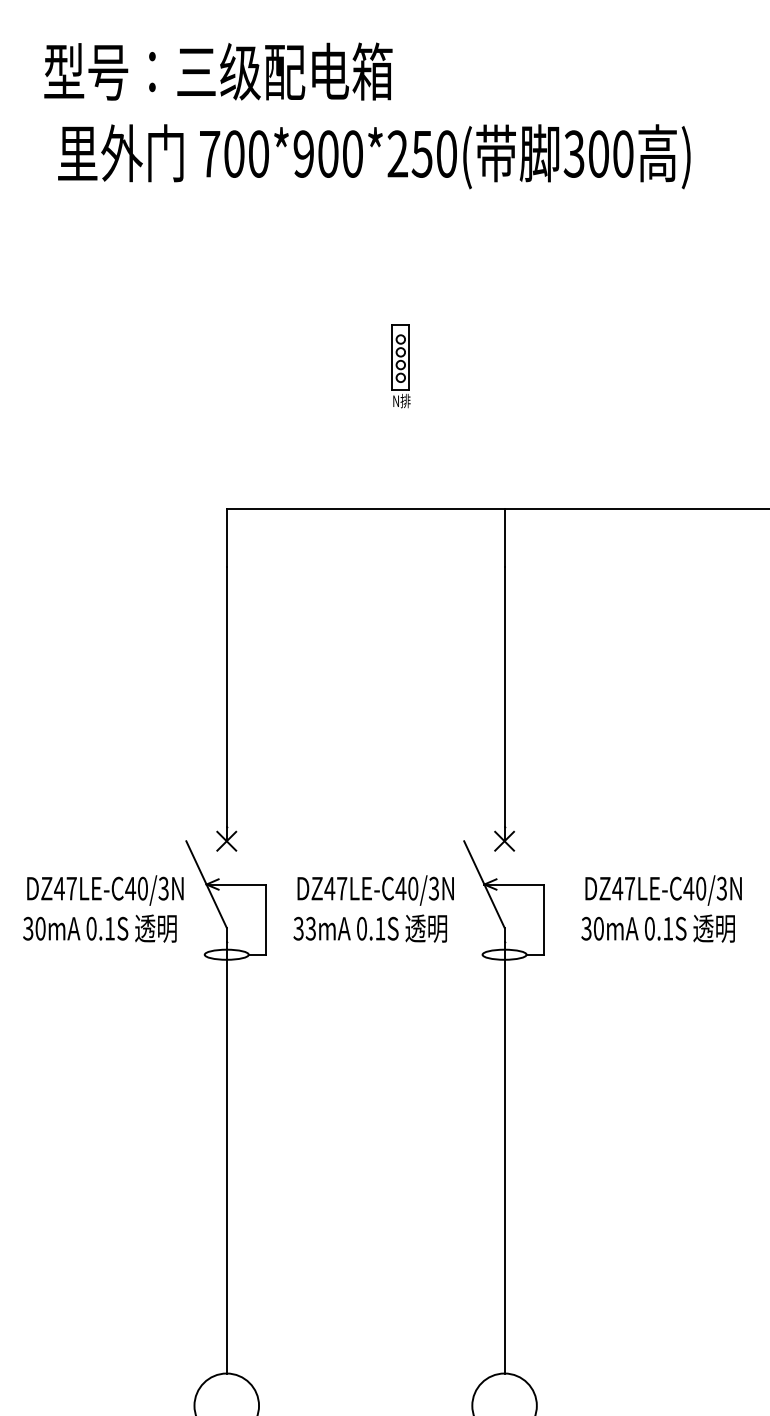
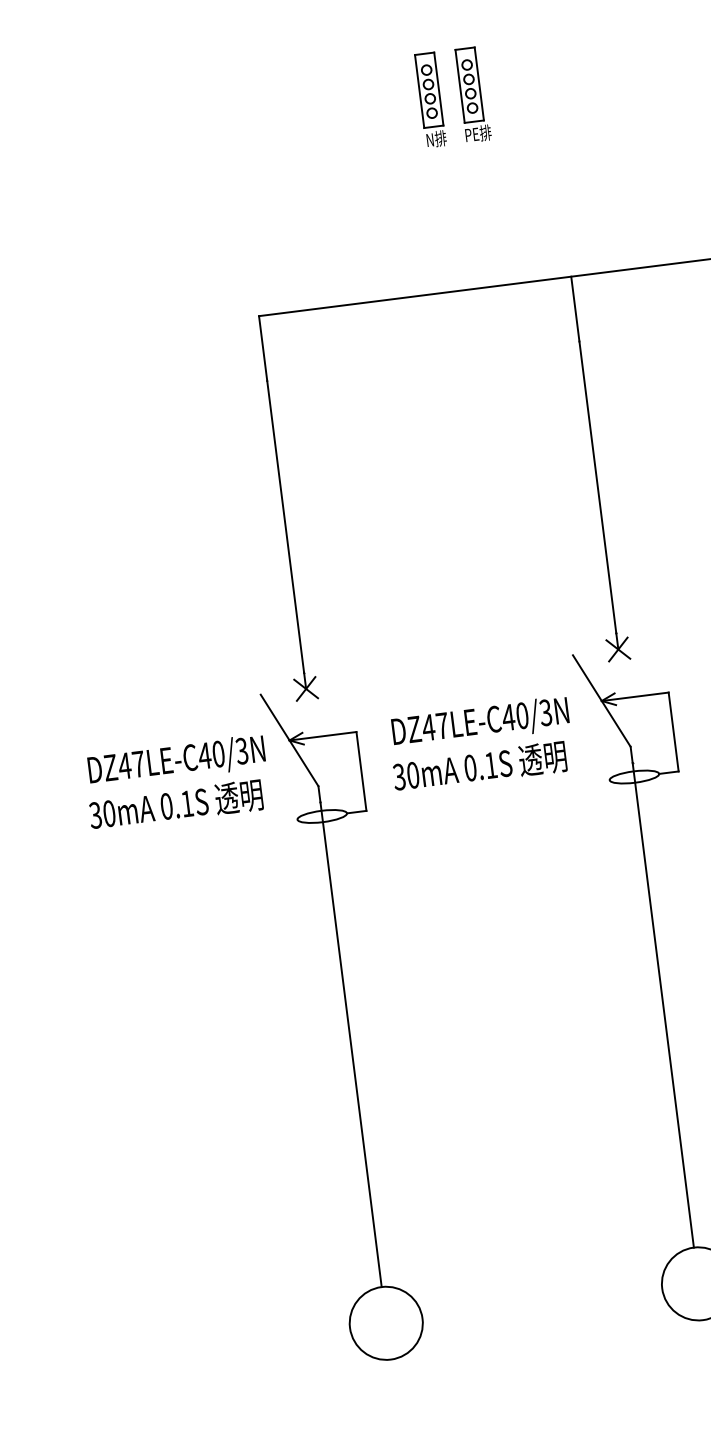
part: (438, 339) -> (472, 95), added
part: (400, 366) -> (430, 100), moved
text: (310, 928) -> (412, 775), 33mA -> 30mA

